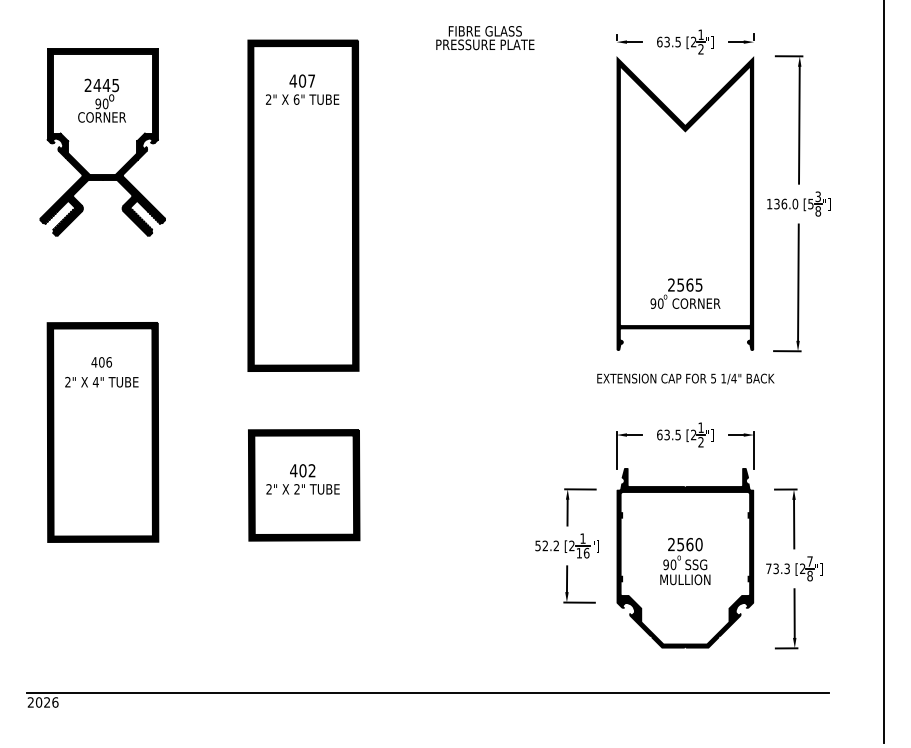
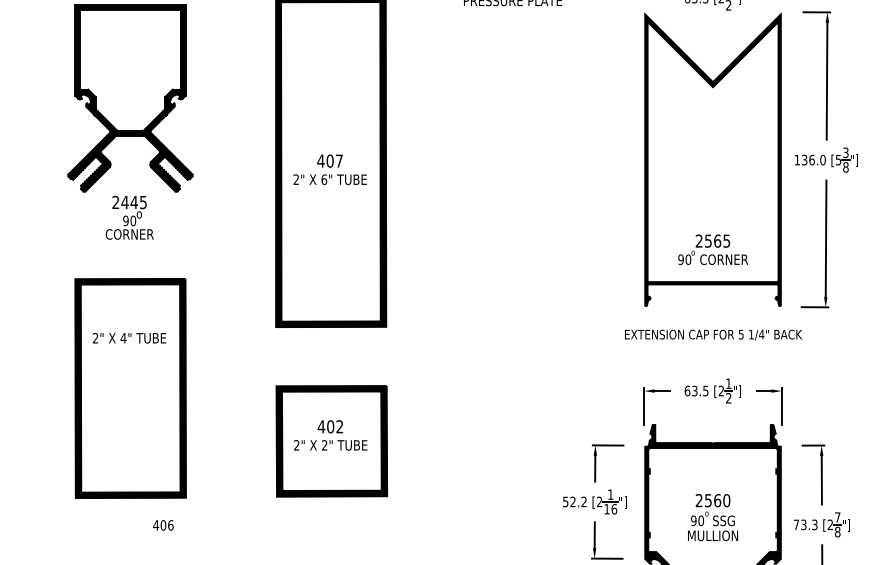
text: (302, 89) -> (330, 169), moved
text: (101, 100) -> (129, 217), moved
text: (101, 362) -> (163, 525), moved

